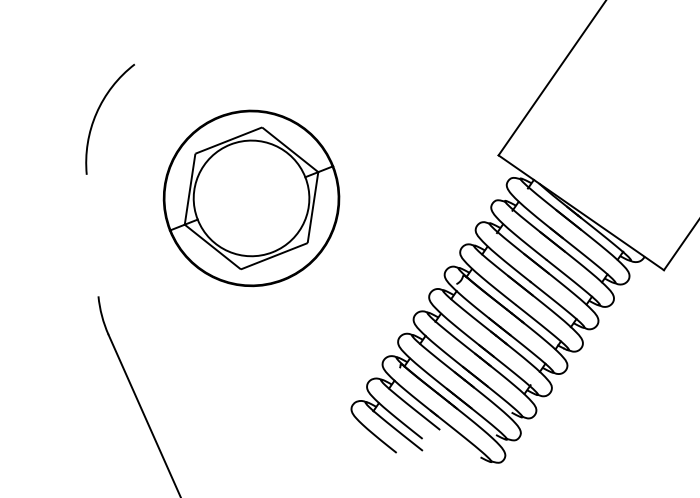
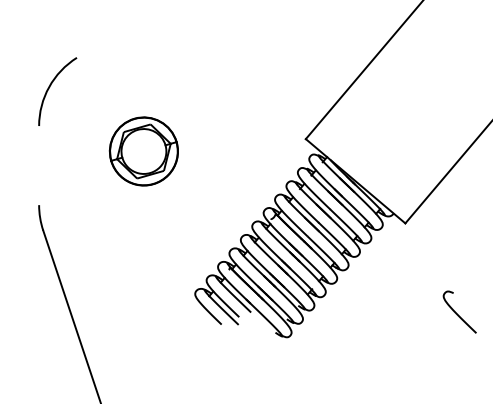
part: (250, 198) -> (143, 151), size x0.6

